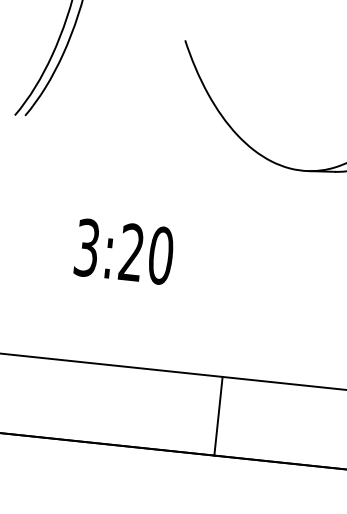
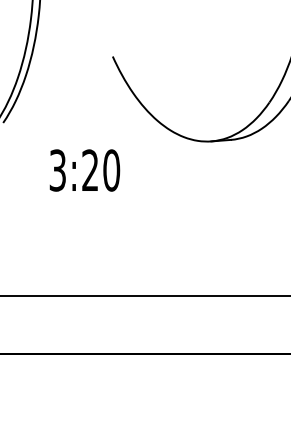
text: (123, 251) -> (84, 170), moved
line: (218, 415) -> (165, 324), removed

